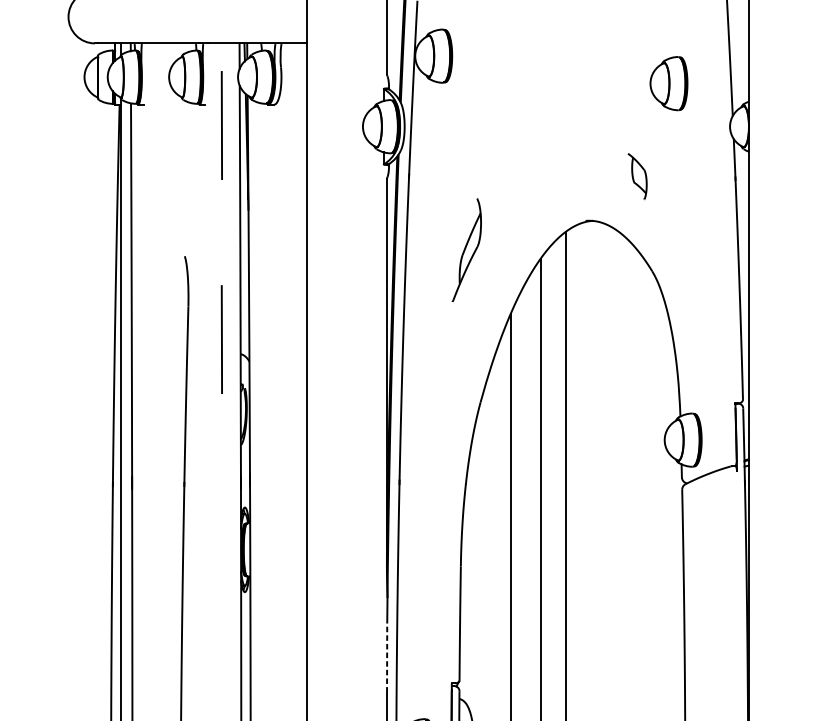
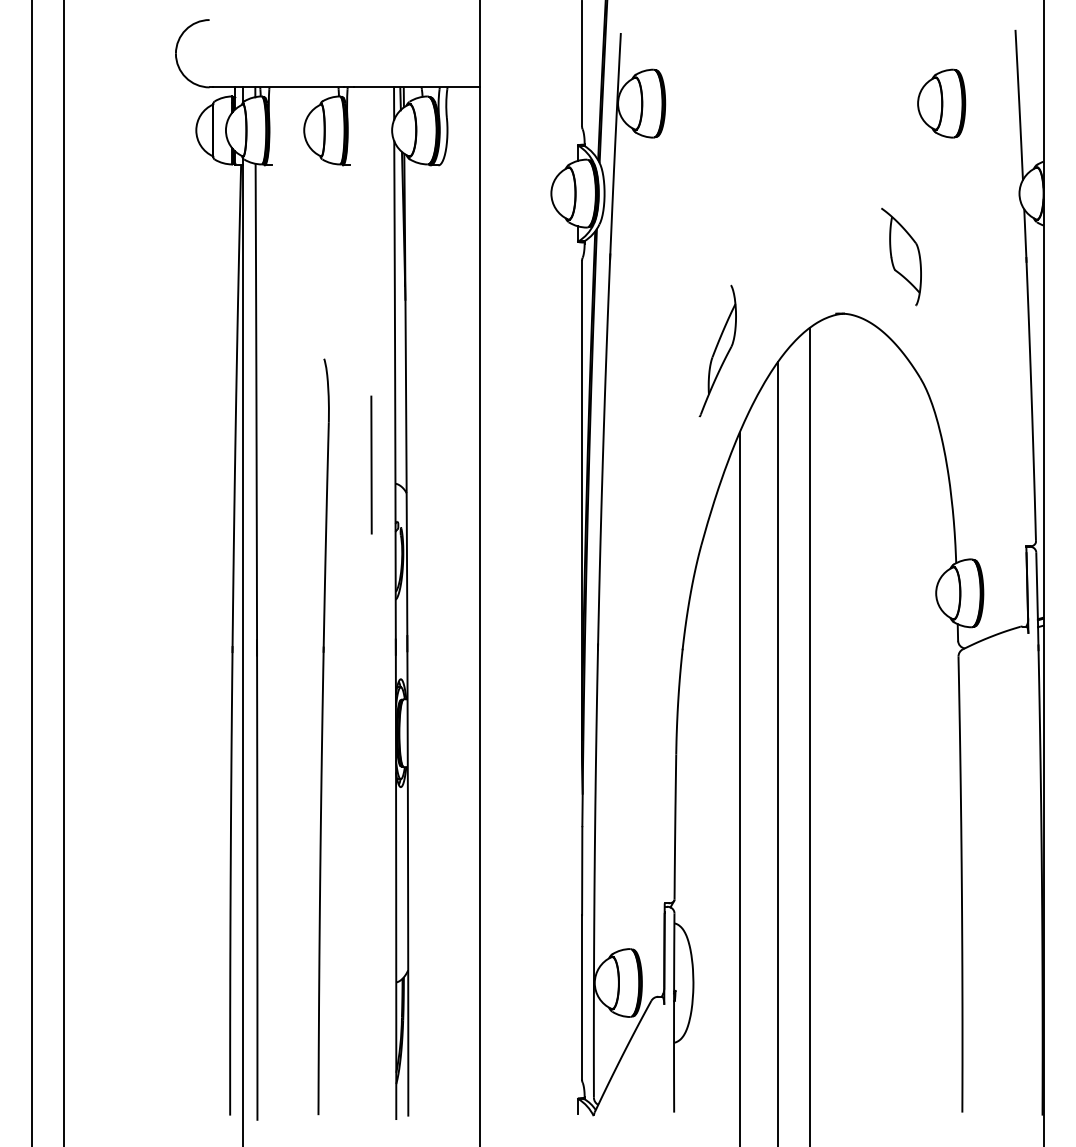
part: (668, 83) -> (941, 103), moved
line: (221, 125) -> (371, 191), removed
part: (637, 176) -> (901, 257), size x1.67
part: (466, 249) -> (717, 350), moved
line: (387, 657) -> (582, 870), dashed -> solid

